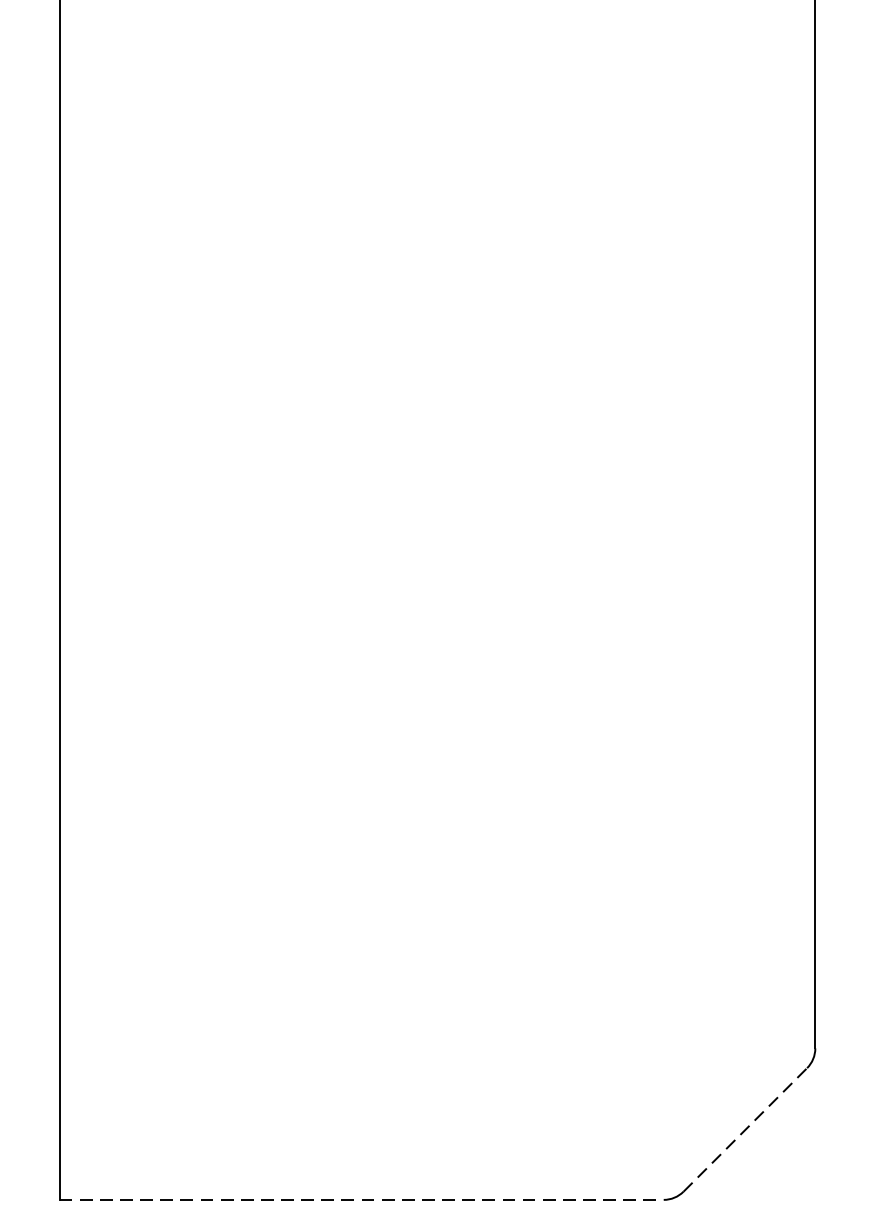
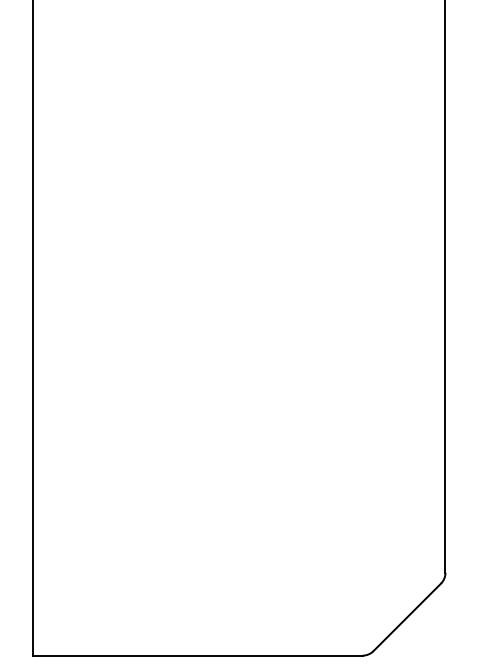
line: (745, 1130) -> (407, 617), dashed -> solid
line: (363, 1199) -> (198, 655), dashed -> solid

